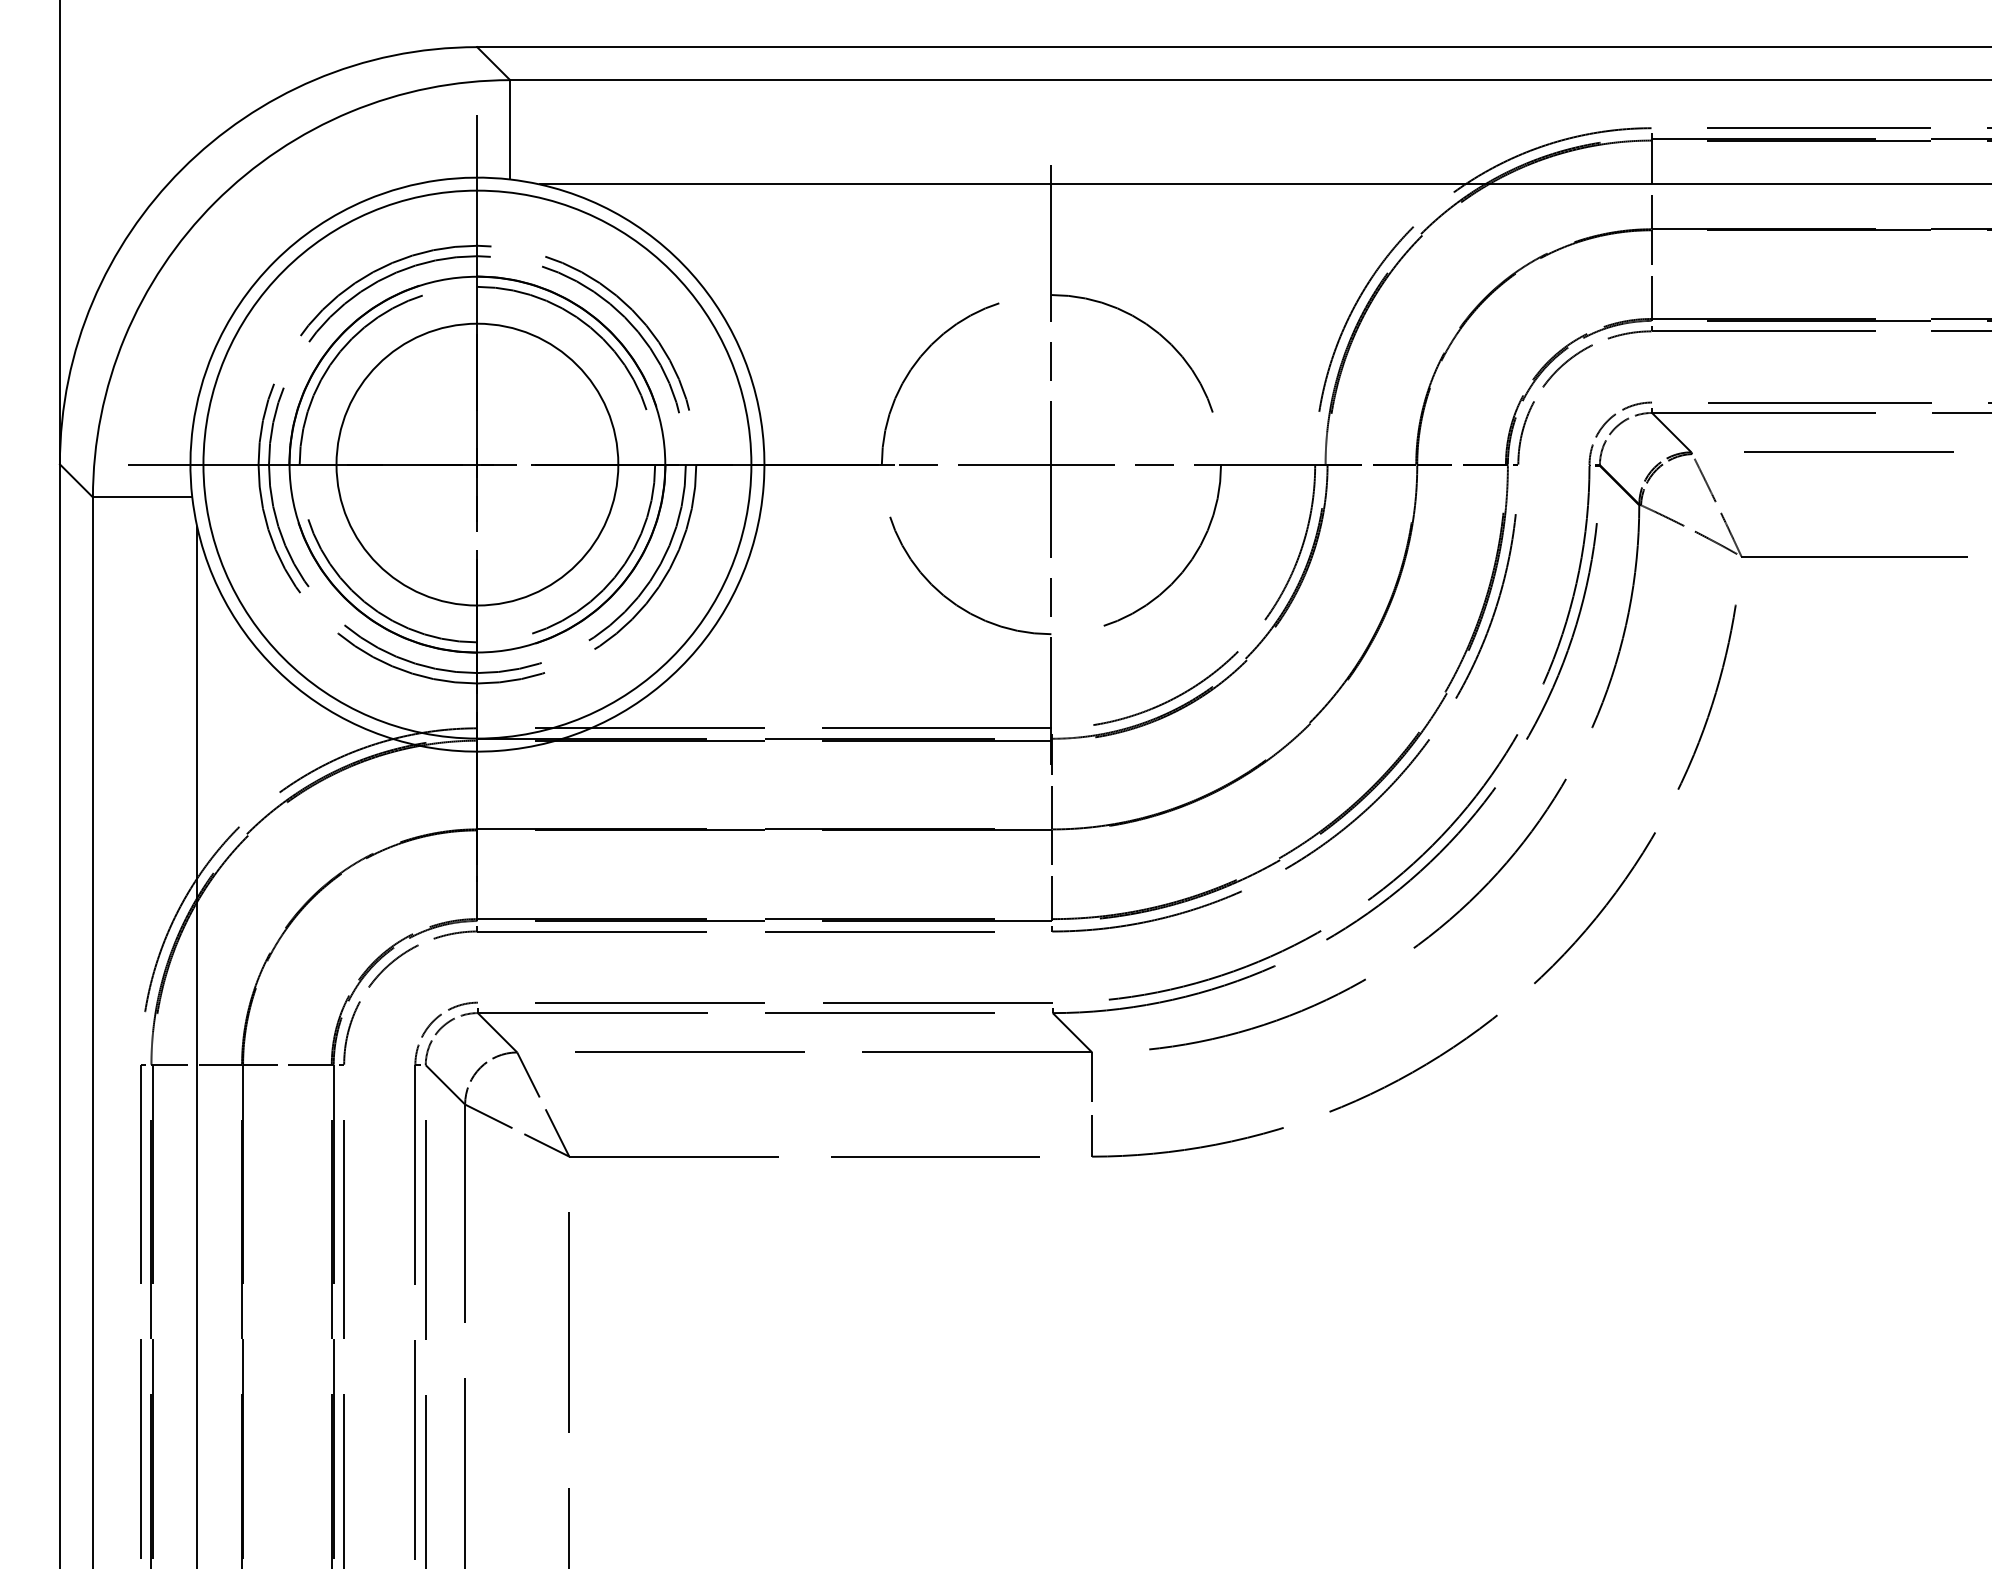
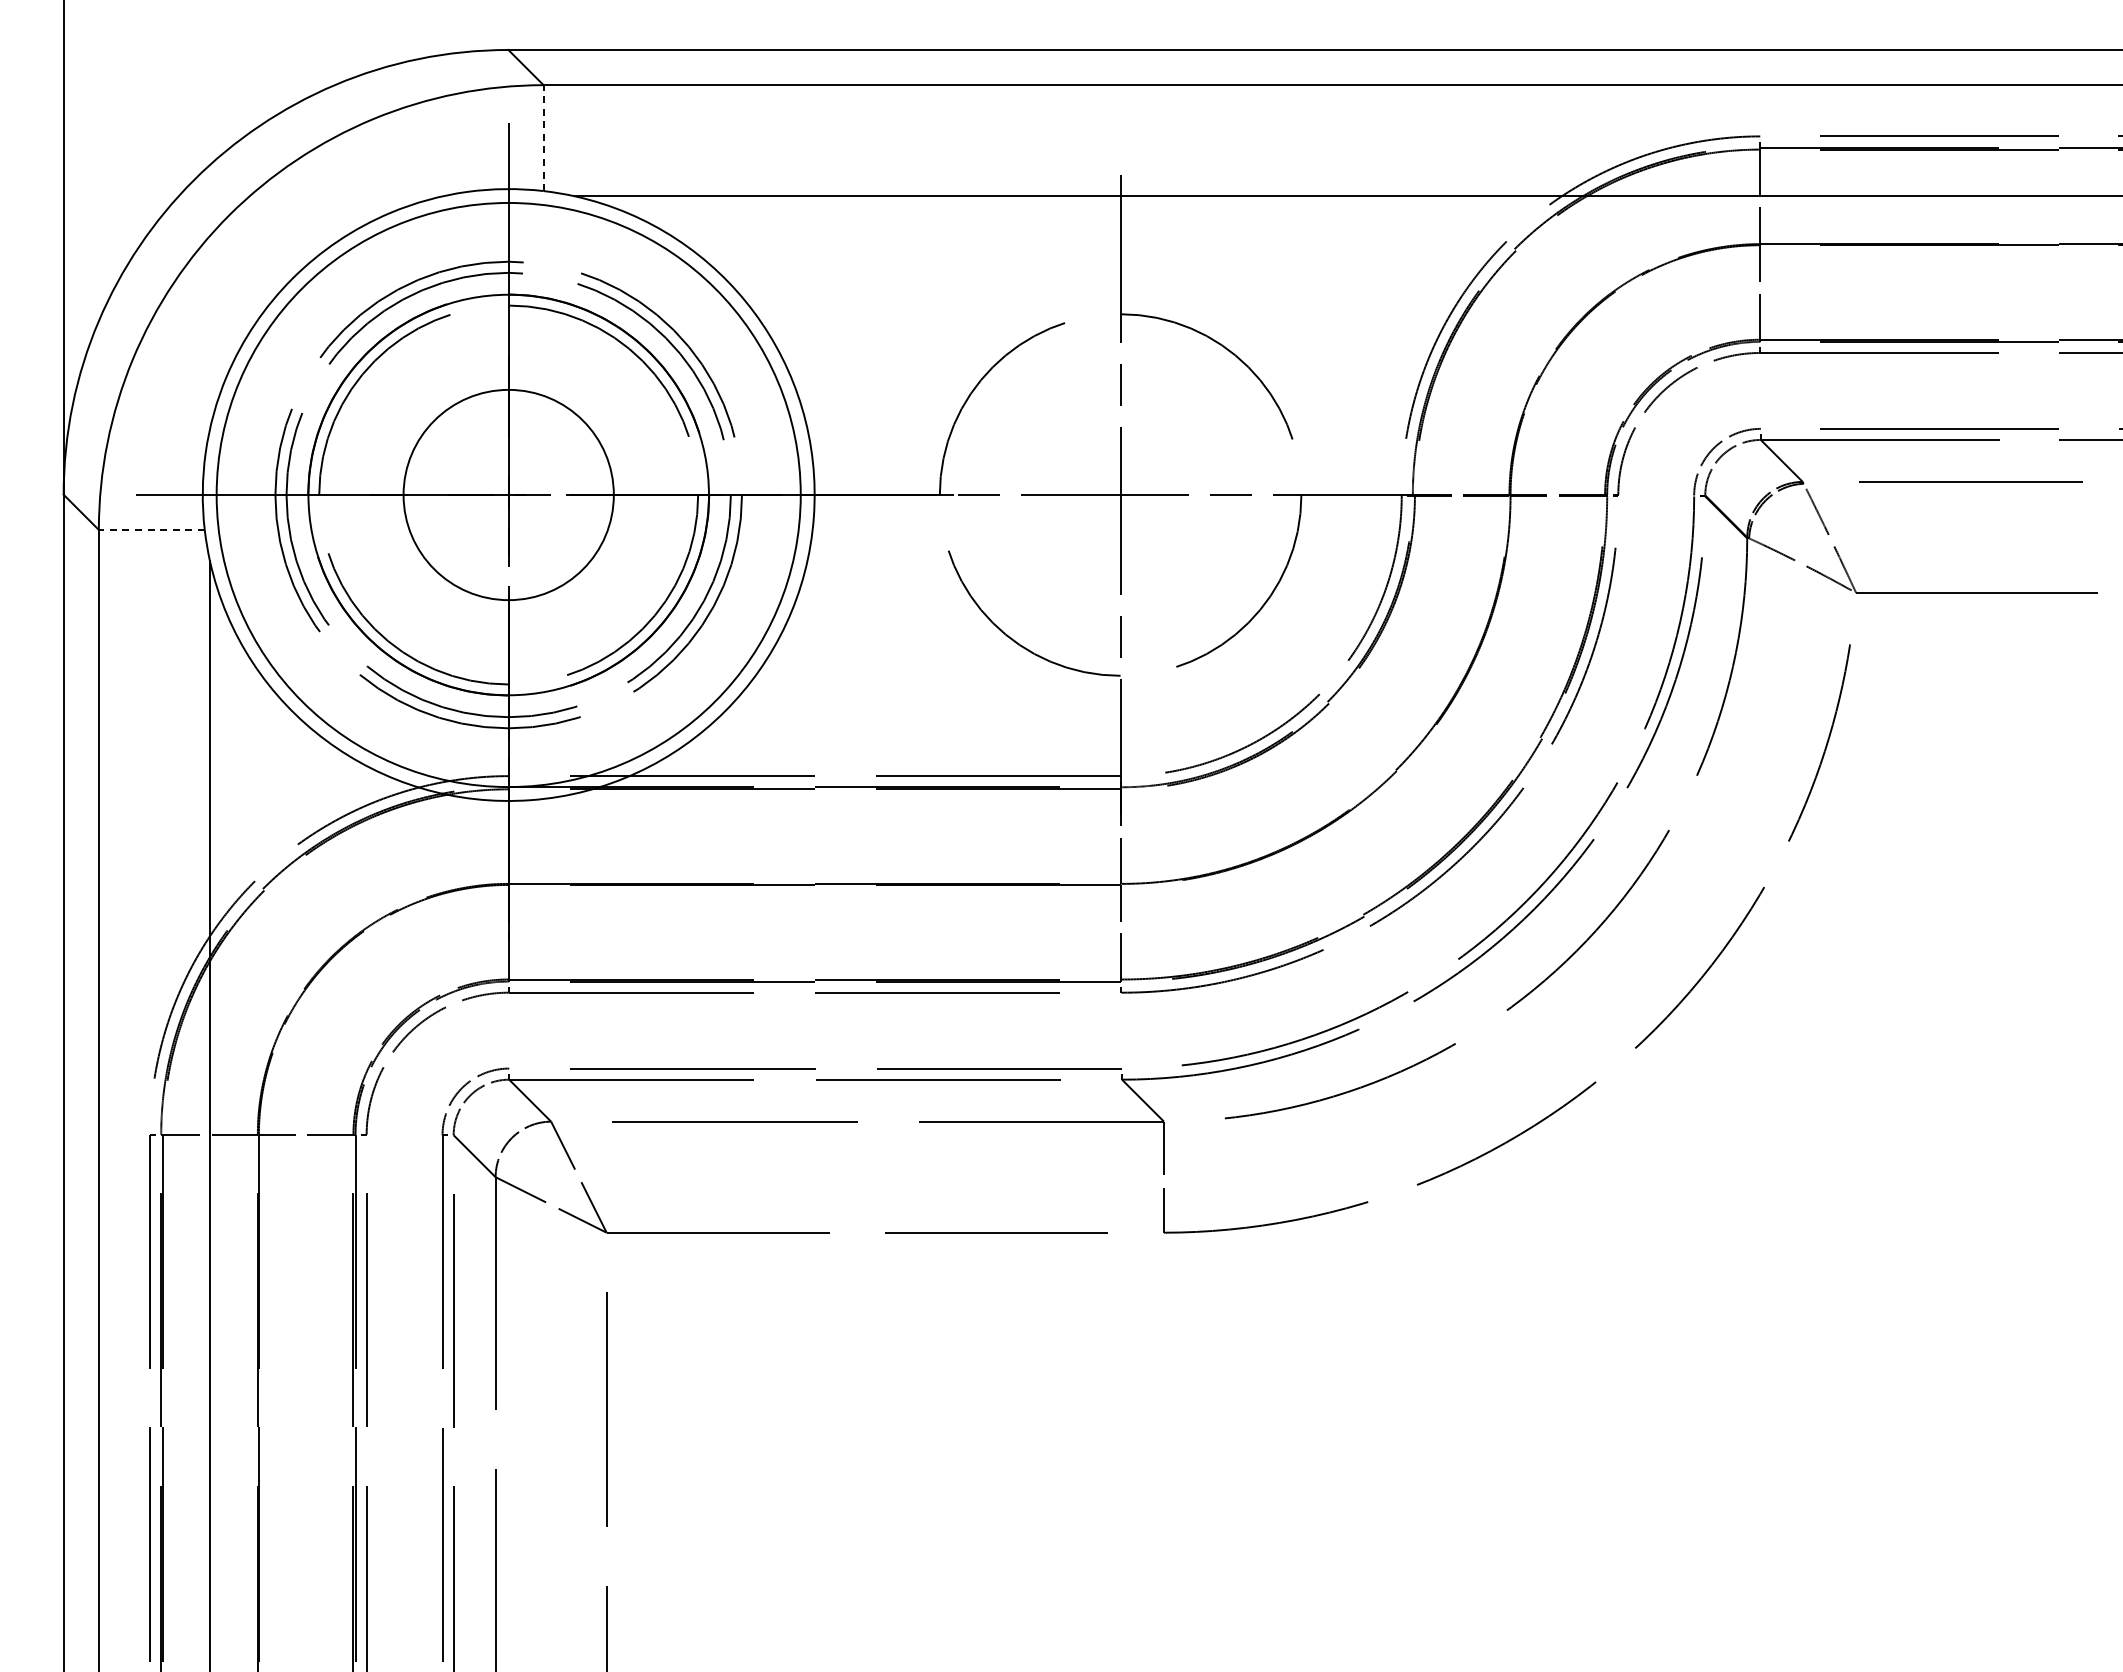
line: (510, 130) -> (543, 138), solid -> dashed
circle: (477, 464) -> (508, 494), size x0.7
line: (142, 496) -> (151, 529), solid -> dashed

